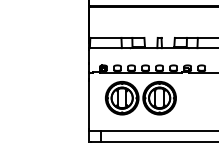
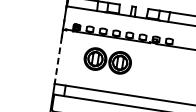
part: (140, 98) -> (107, 61), size x0.7
line: (89, 105) -> (58, 60), solid -> dashed

